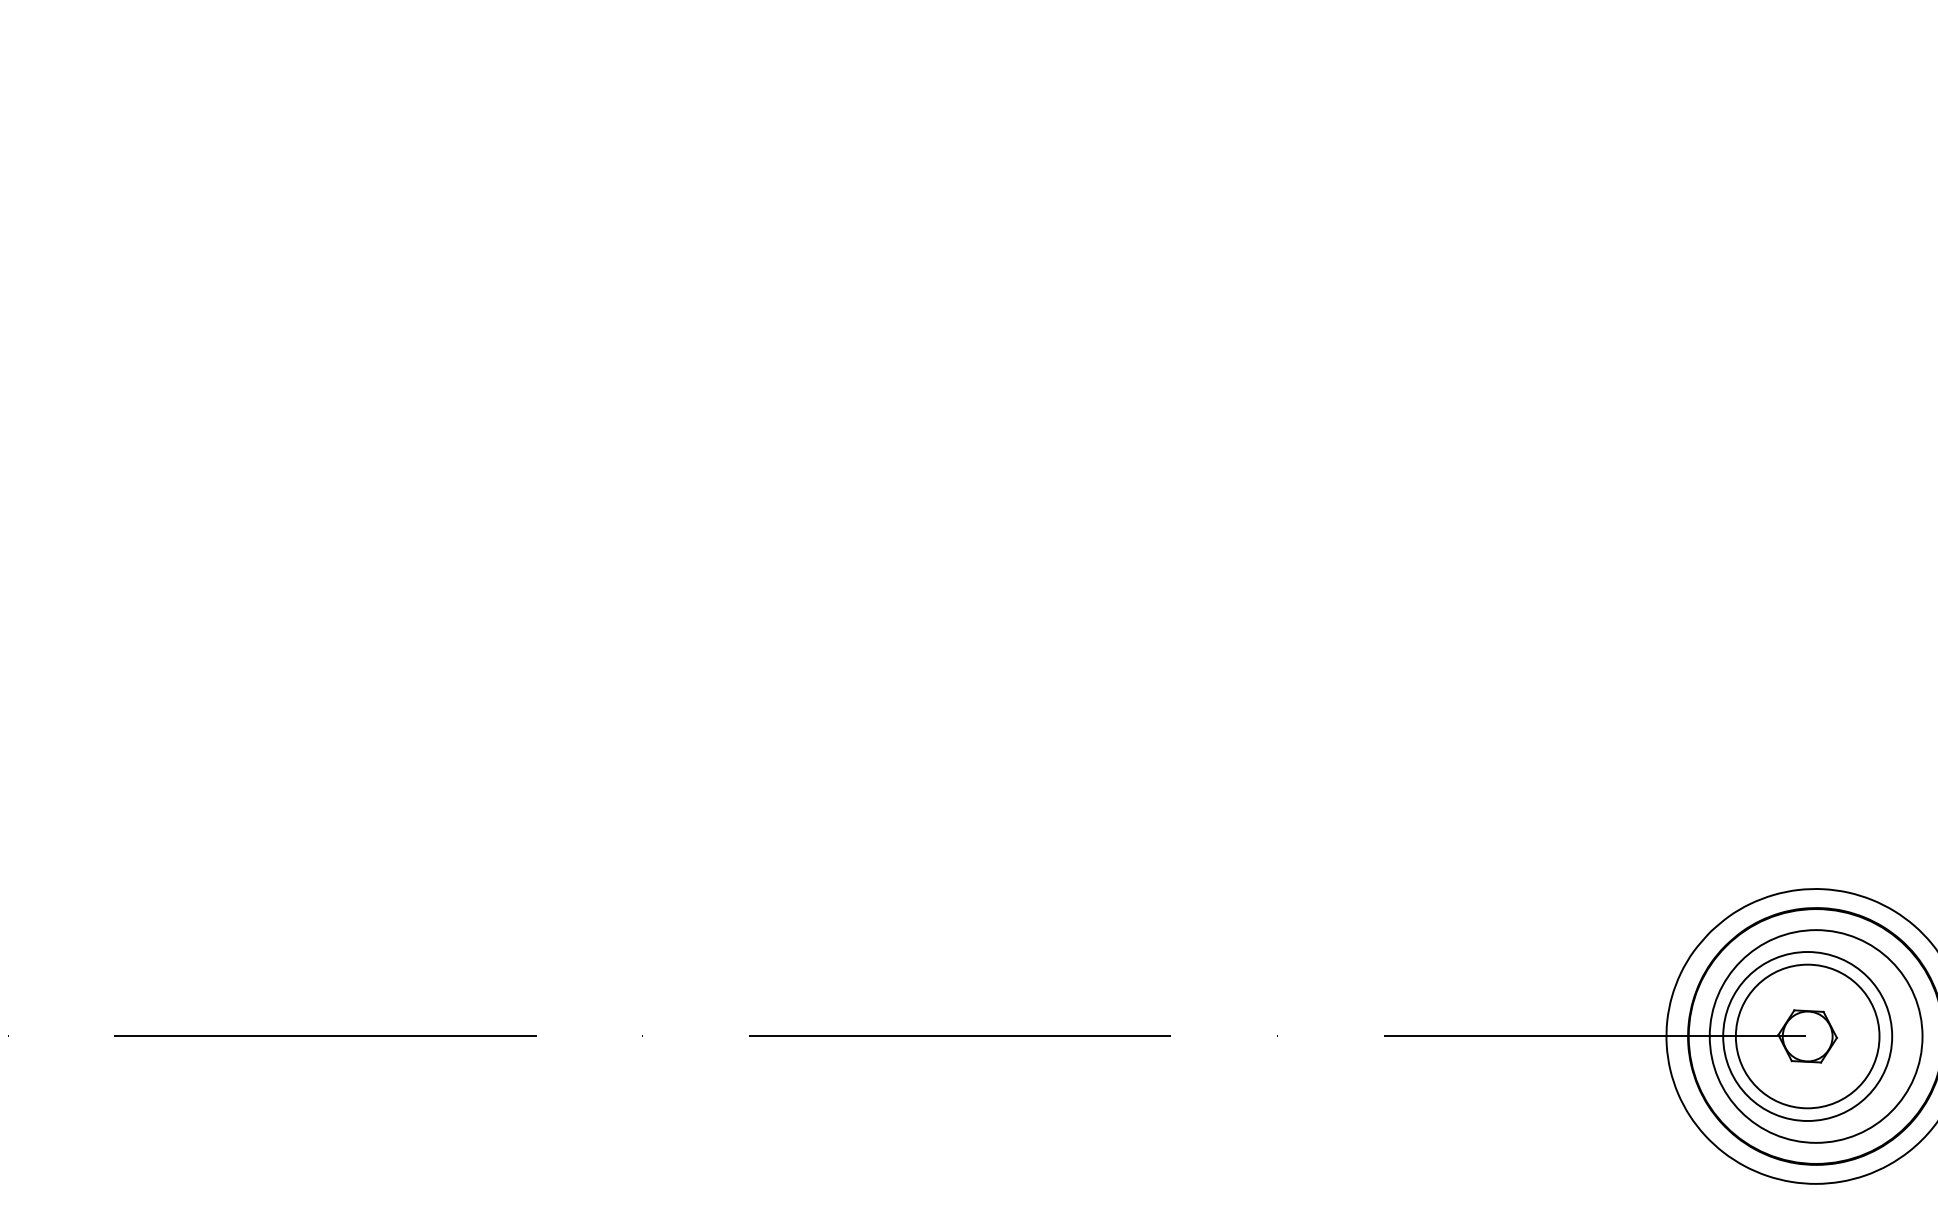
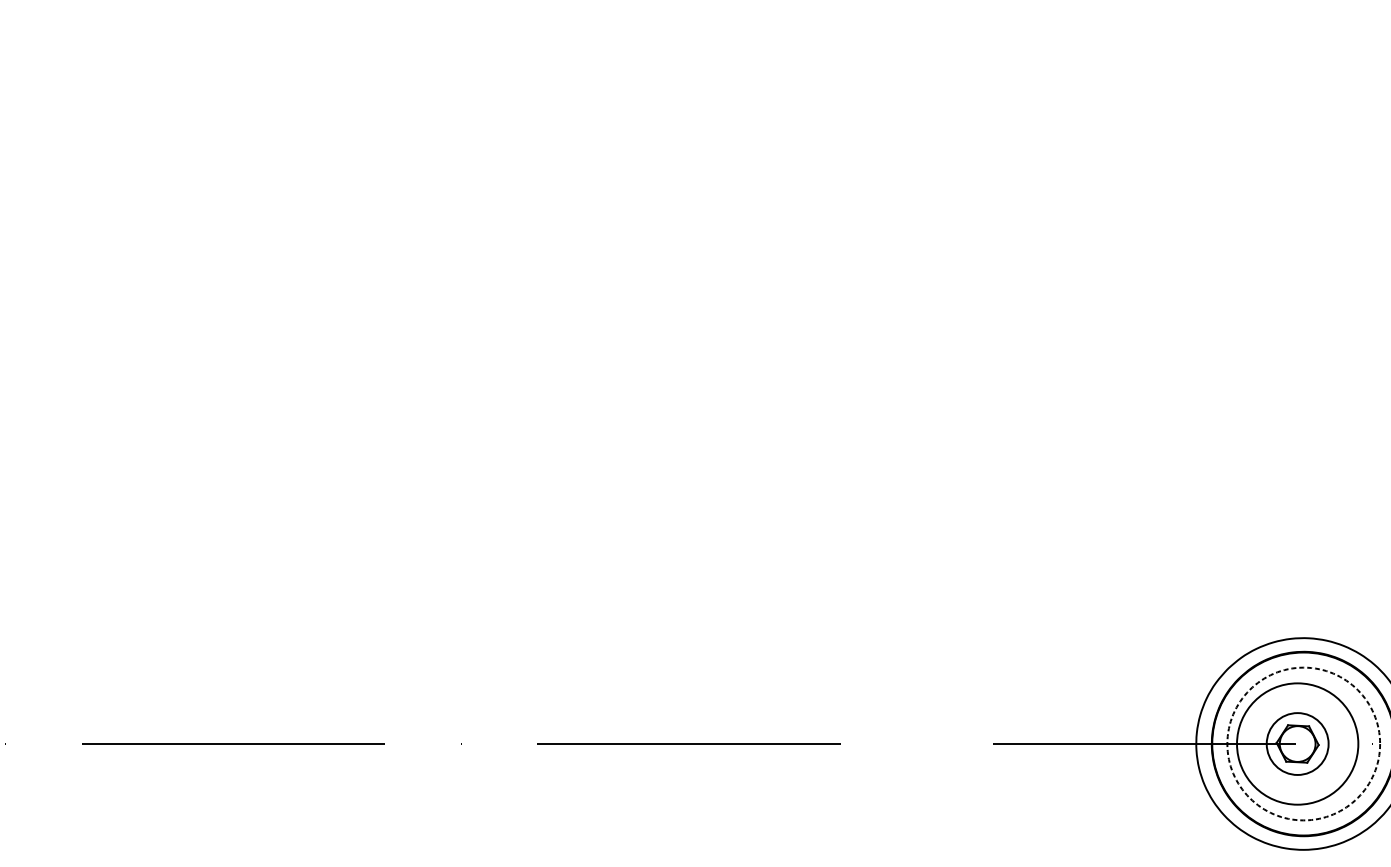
circle: (1807, 1036) -> (1297, 744), size x0.6
circle: (1815, 1036) -> (1303, 744), solid -> dashed

